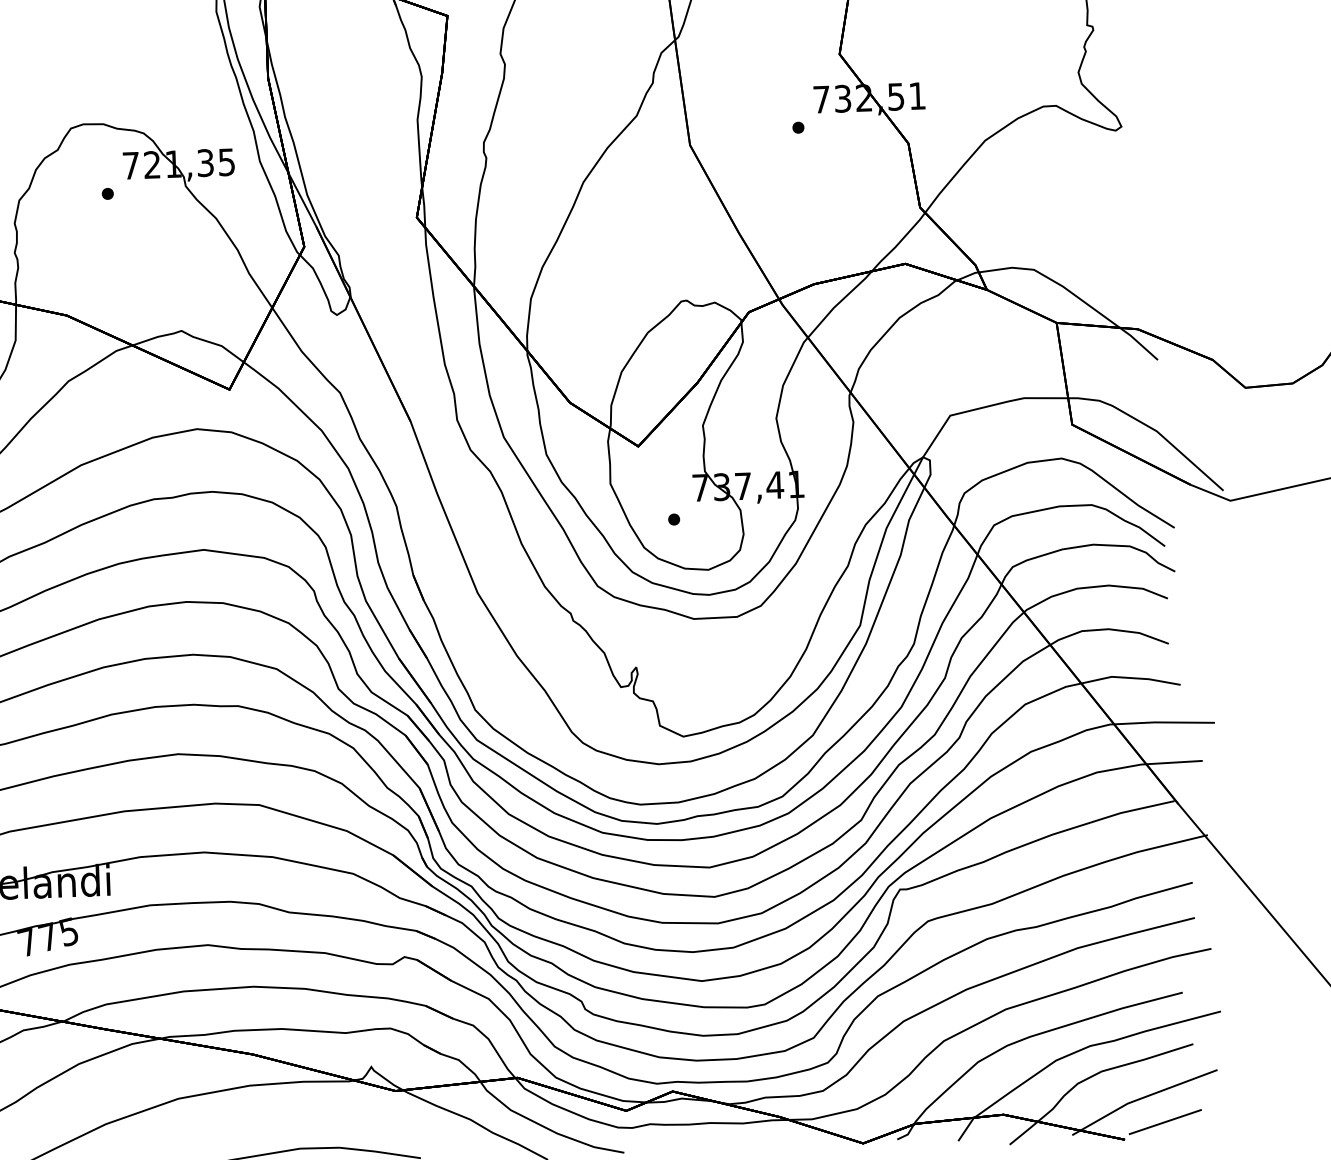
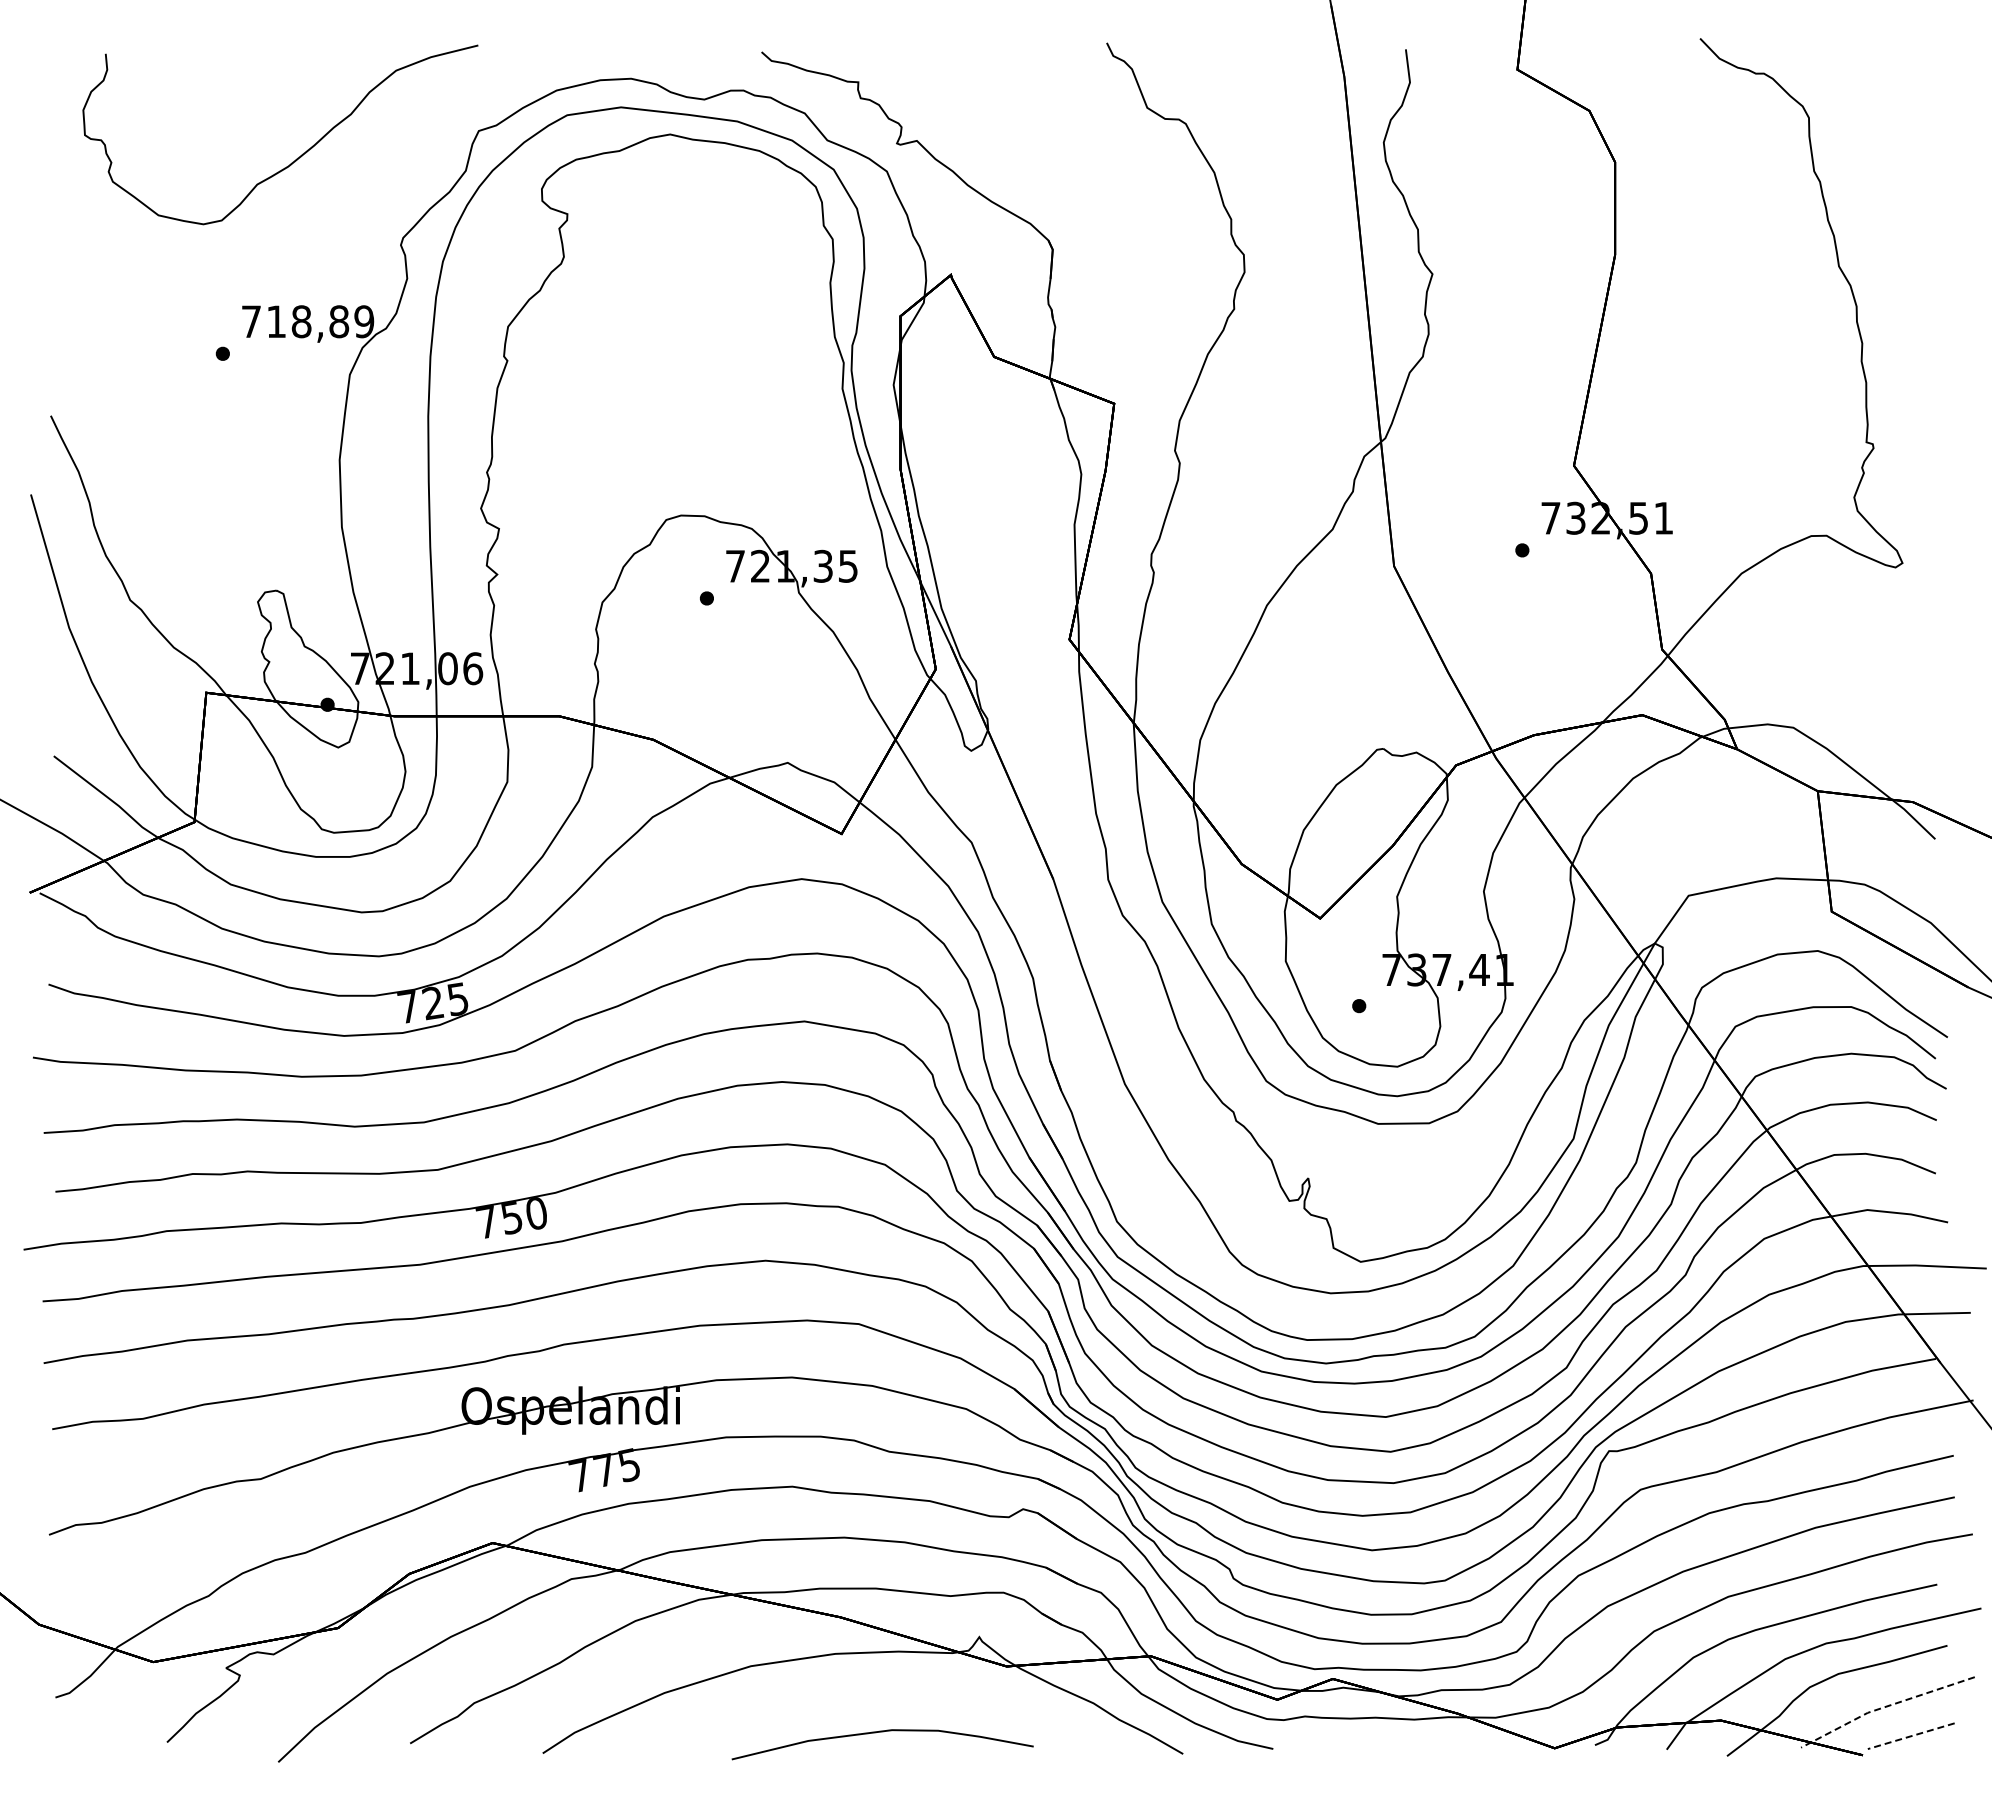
line: (1141, 1098) -> (1884, 1707), solid -> dashed
line: (1164, 1122) -> (1910, 1736), solid -> dashed

